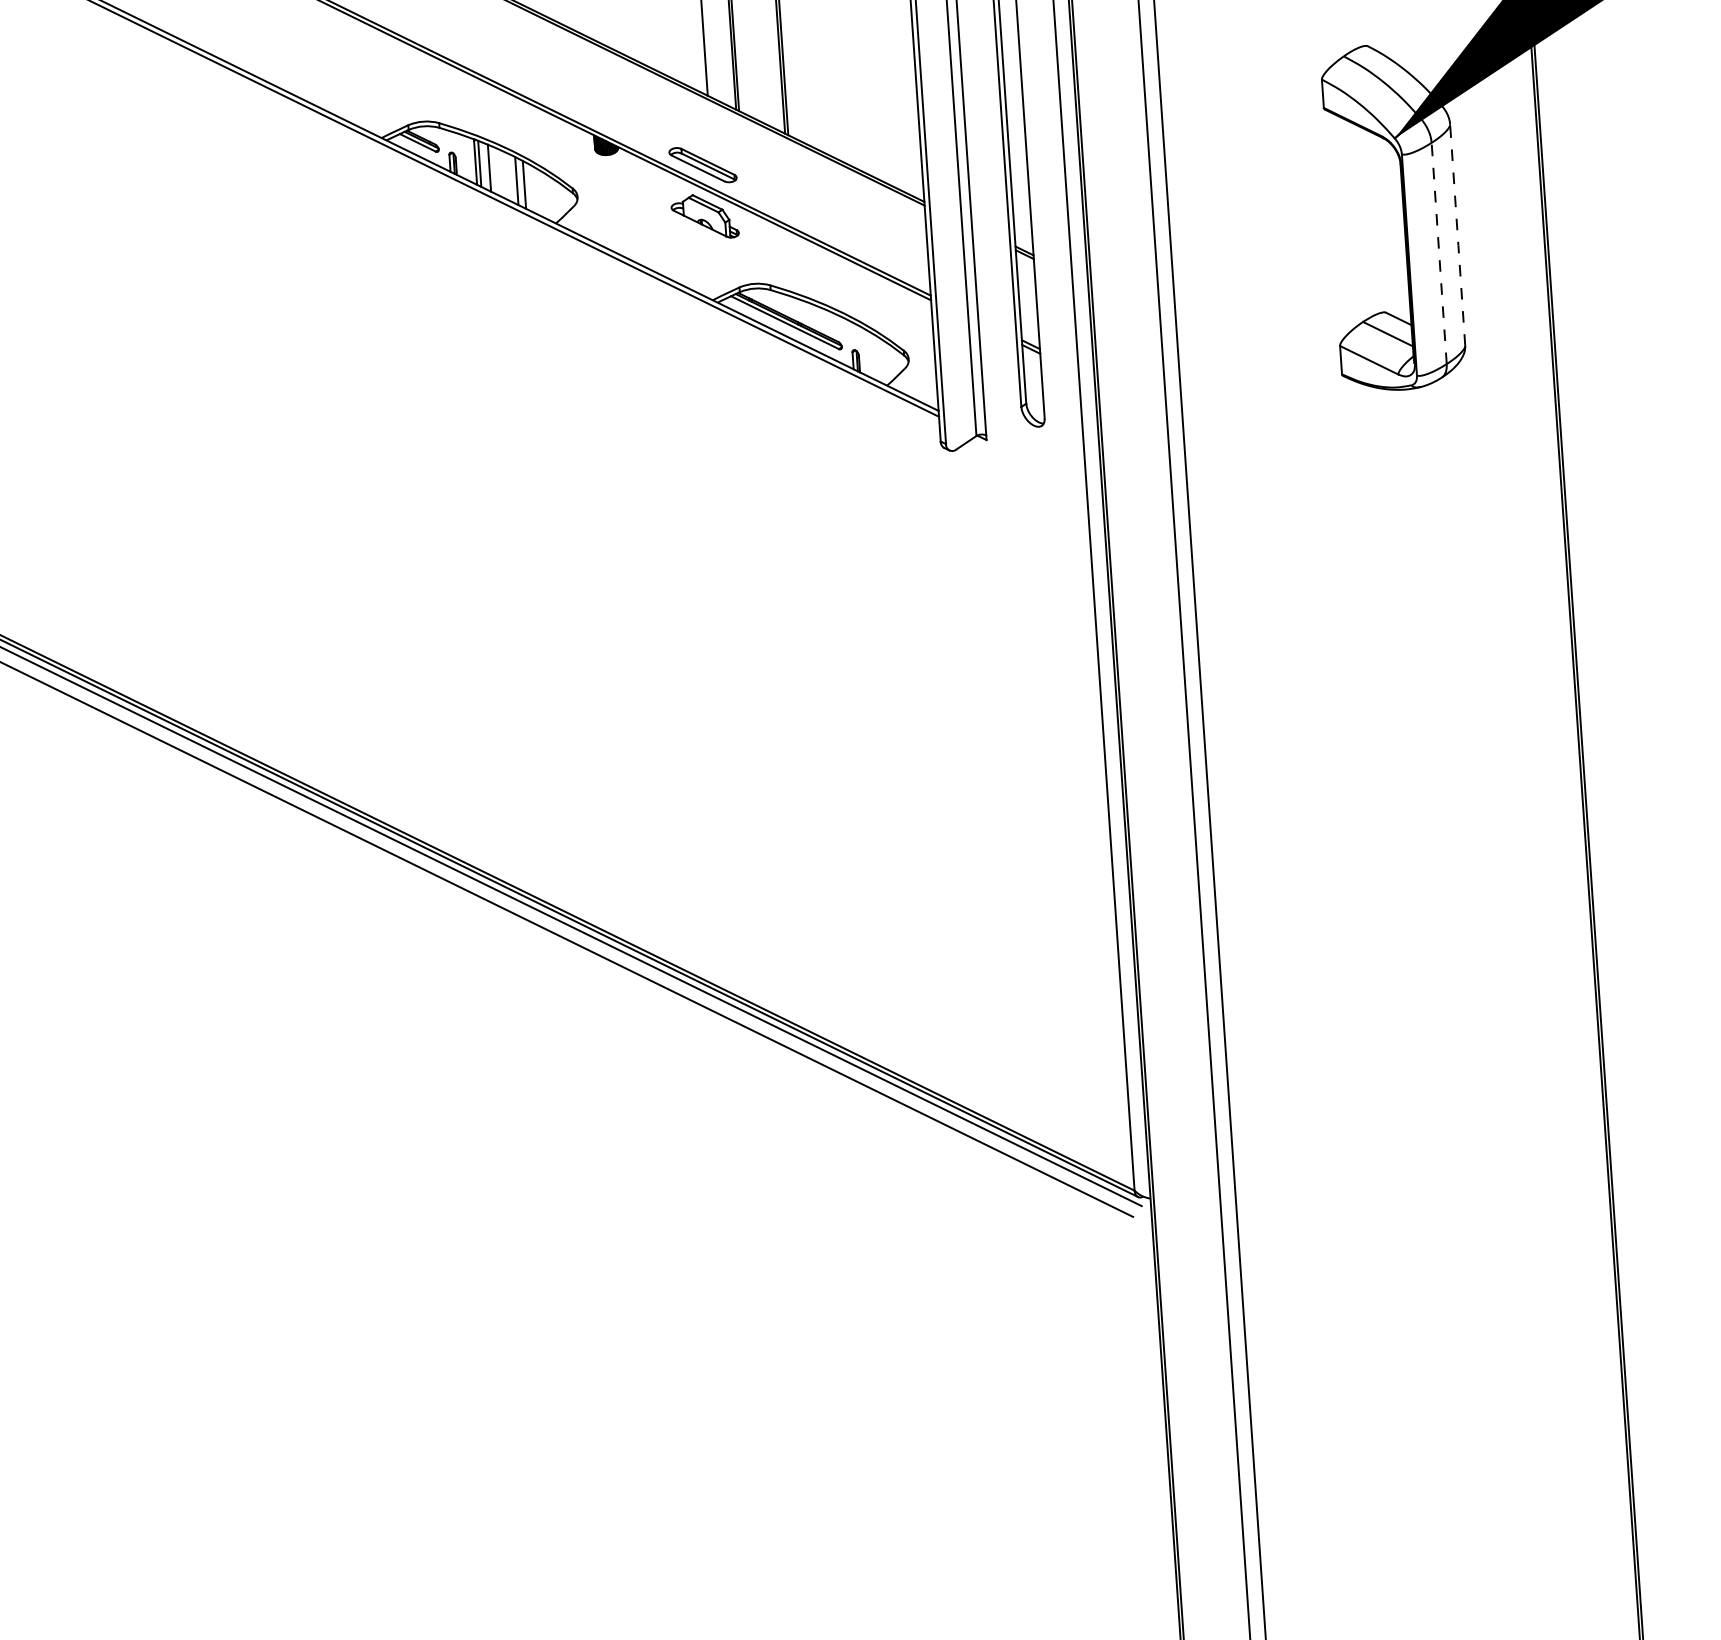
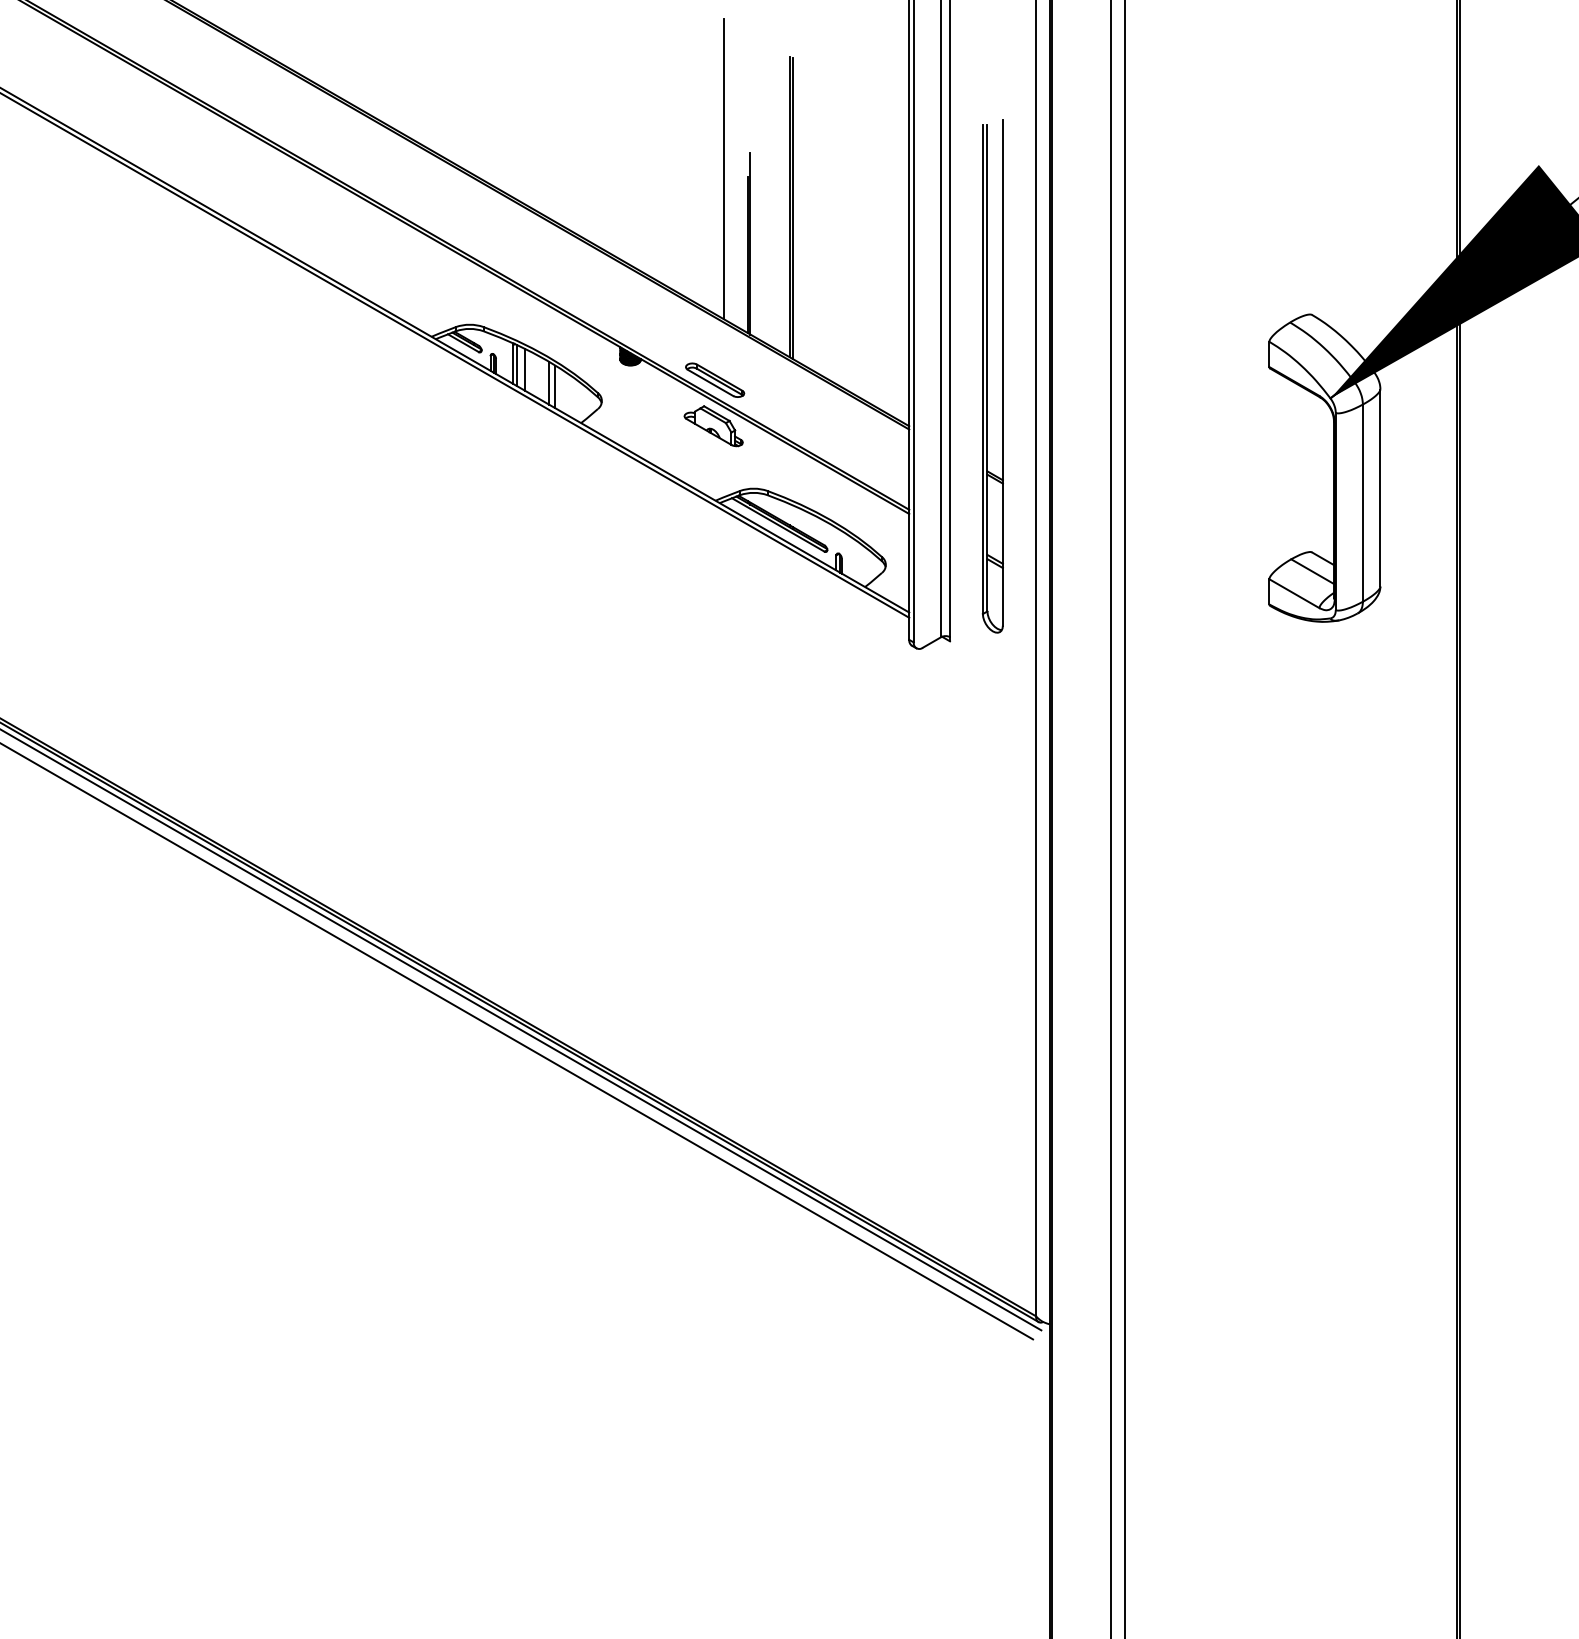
line: (1457, 235) -> (1380, 488), dashed -> solid
line: (1438, 253) -> (1362, 503), dashed -> solid

